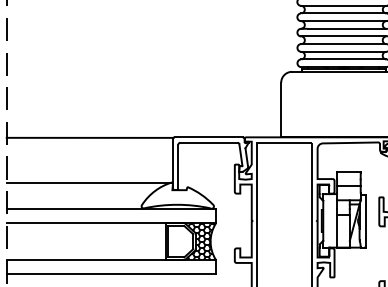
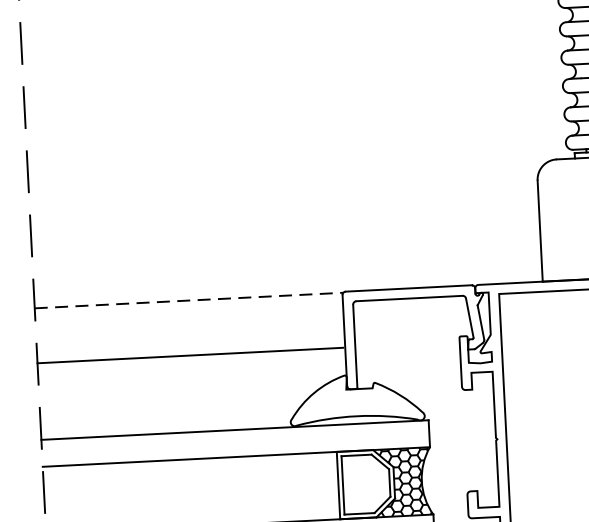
line: (90, 137) -> (189, 299), solid -> dashed
line: (88, 182) -> (188, 355), moved

